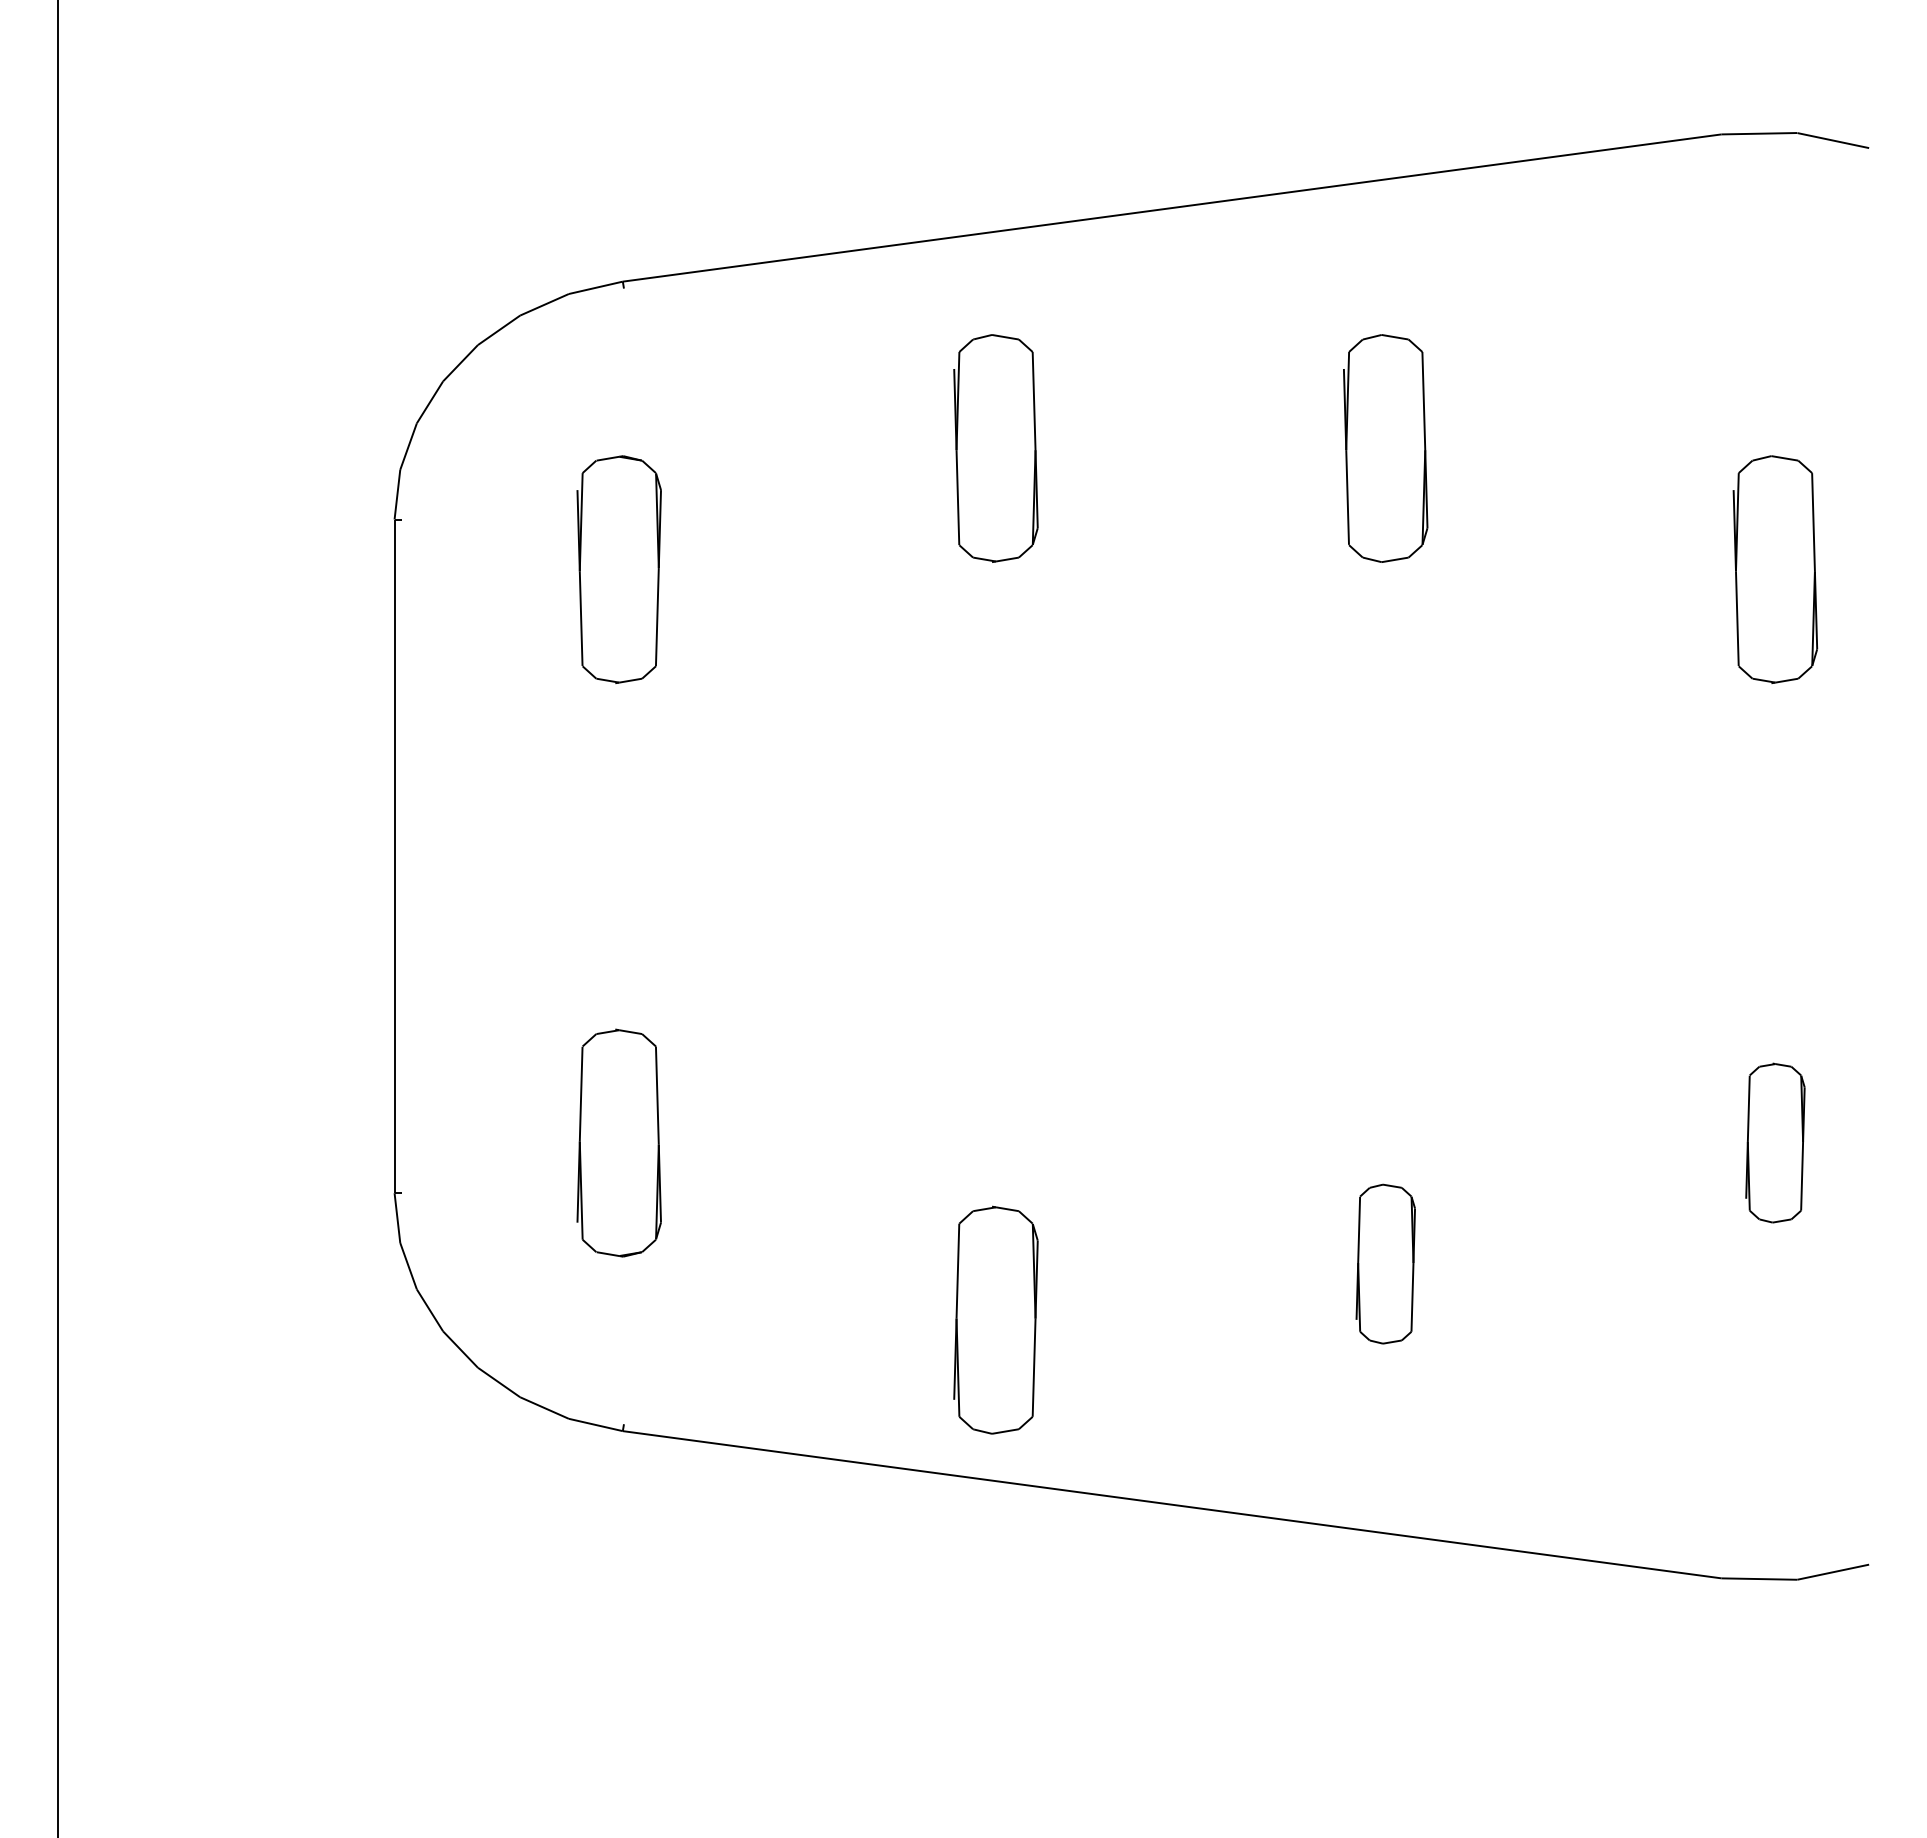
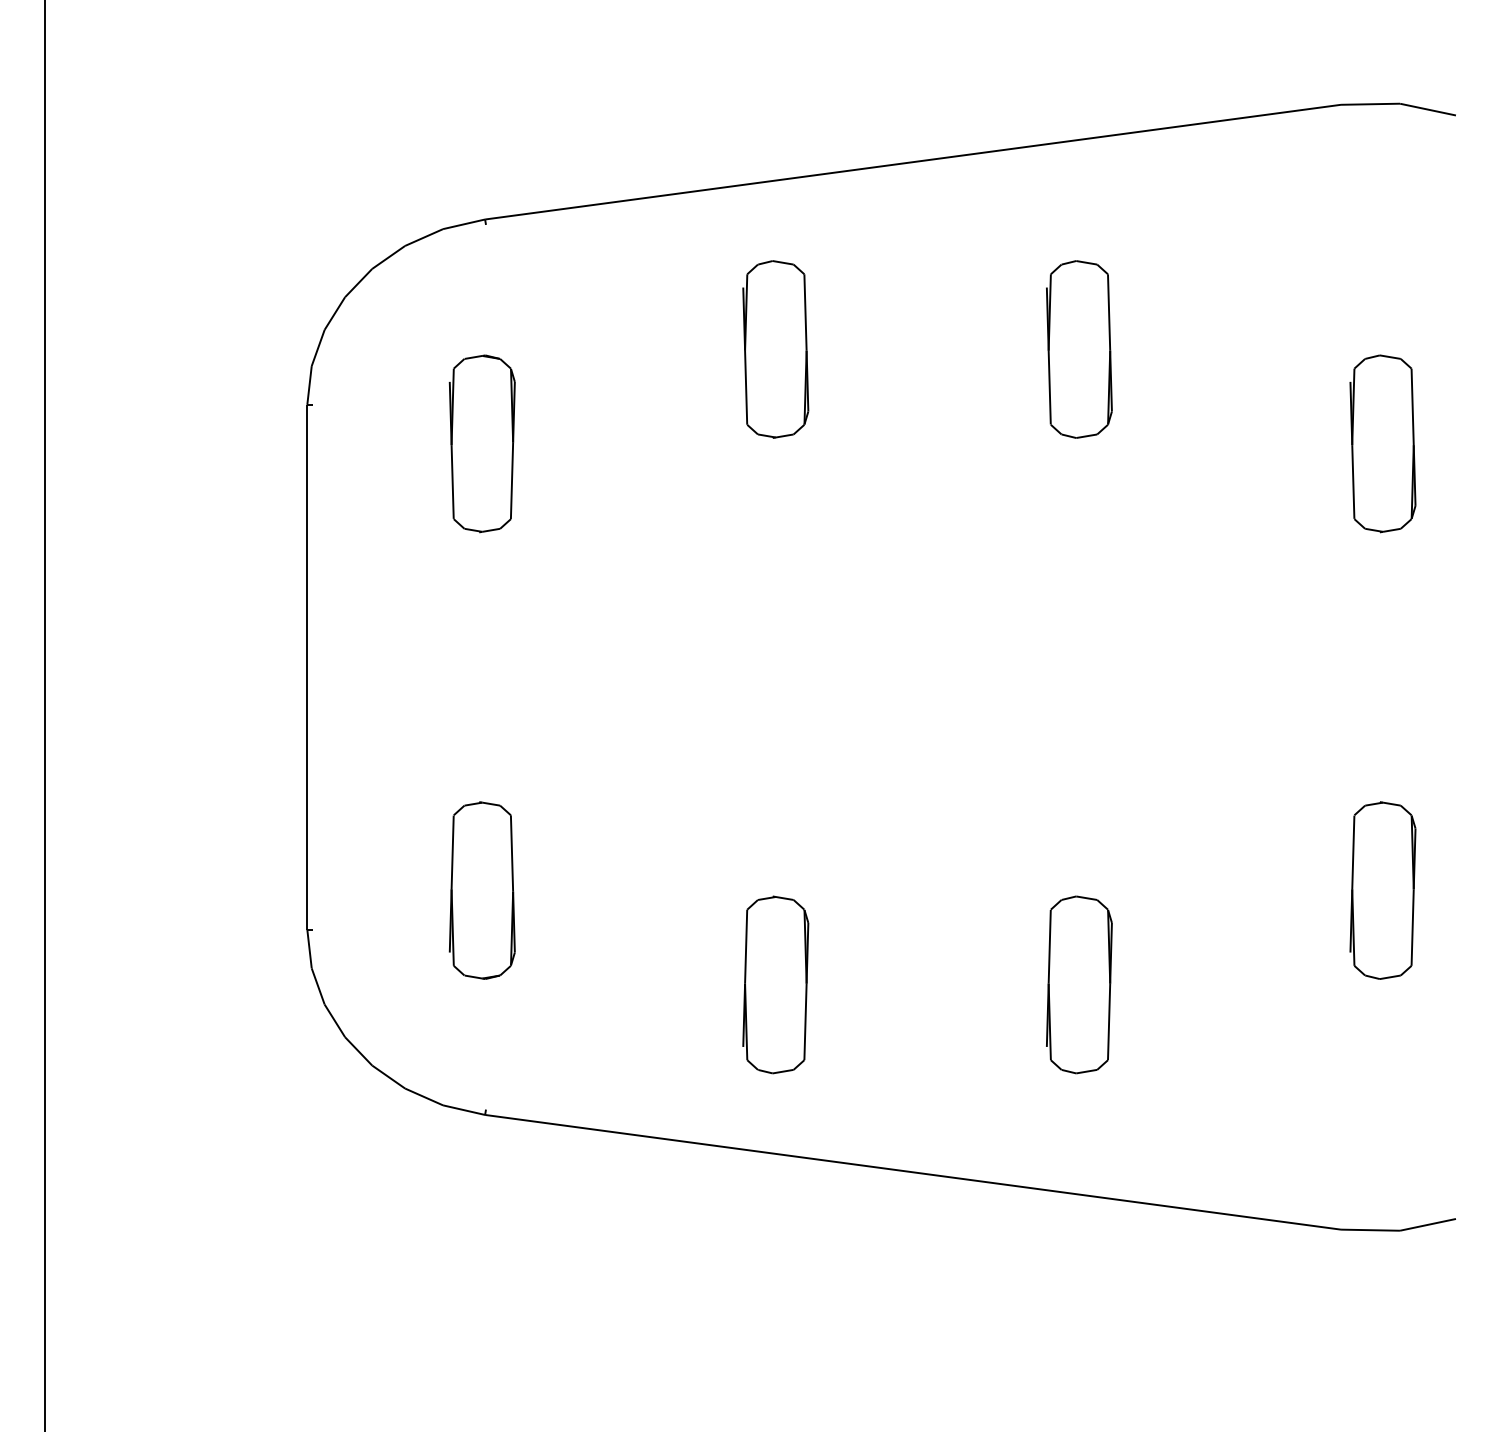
part: (1775, 1142) -> (1383, 890), size x1.43
part: (1385, 1263) -> (1079, 984), size x1.43
part: (995, 1319) -> (775, 984), moved

